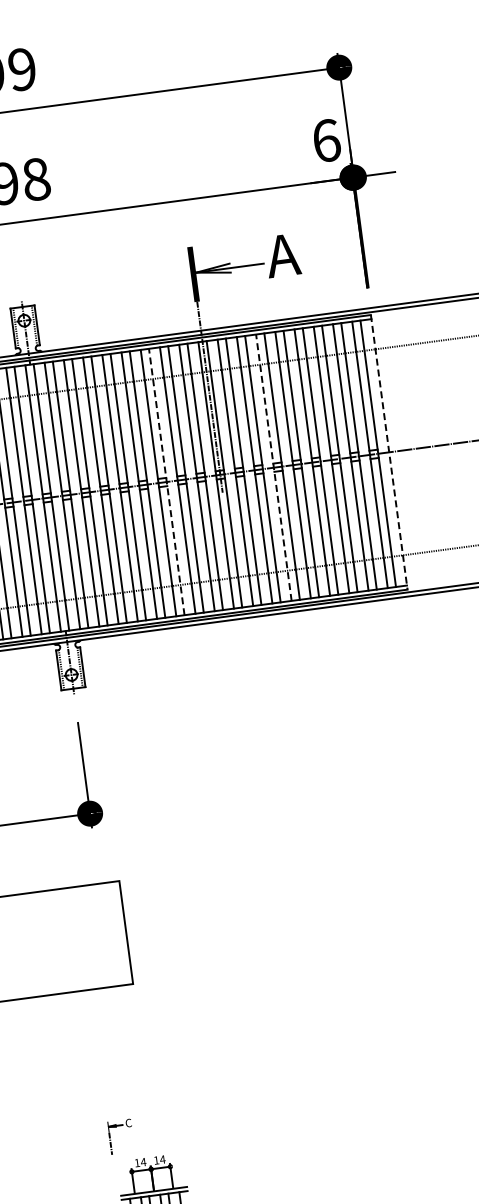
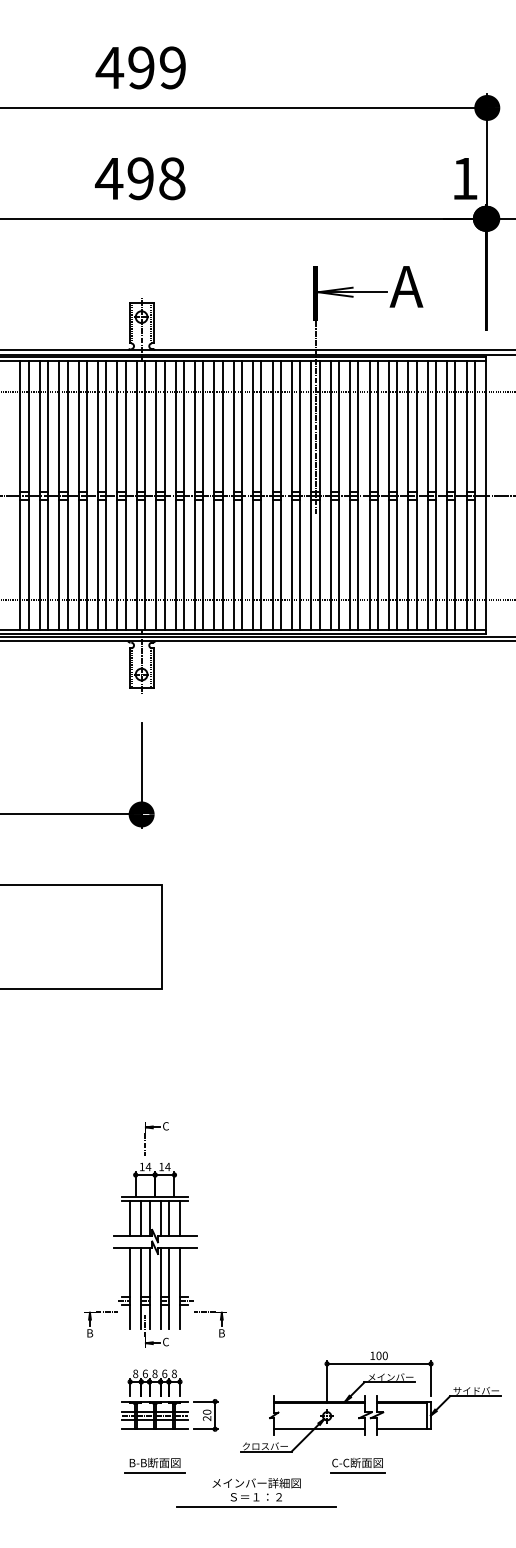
text: (327, 140) -> (465, 178), 6 -> 1
line: (388, 452) -> (485, 495), dashed -> solid
line: (273, 467) -> (369, 495), dashed -> solid
line: (166, 481) -> (261, 495), dashed -> solid
part: (116, 1127) -> (153, 1129), moved

